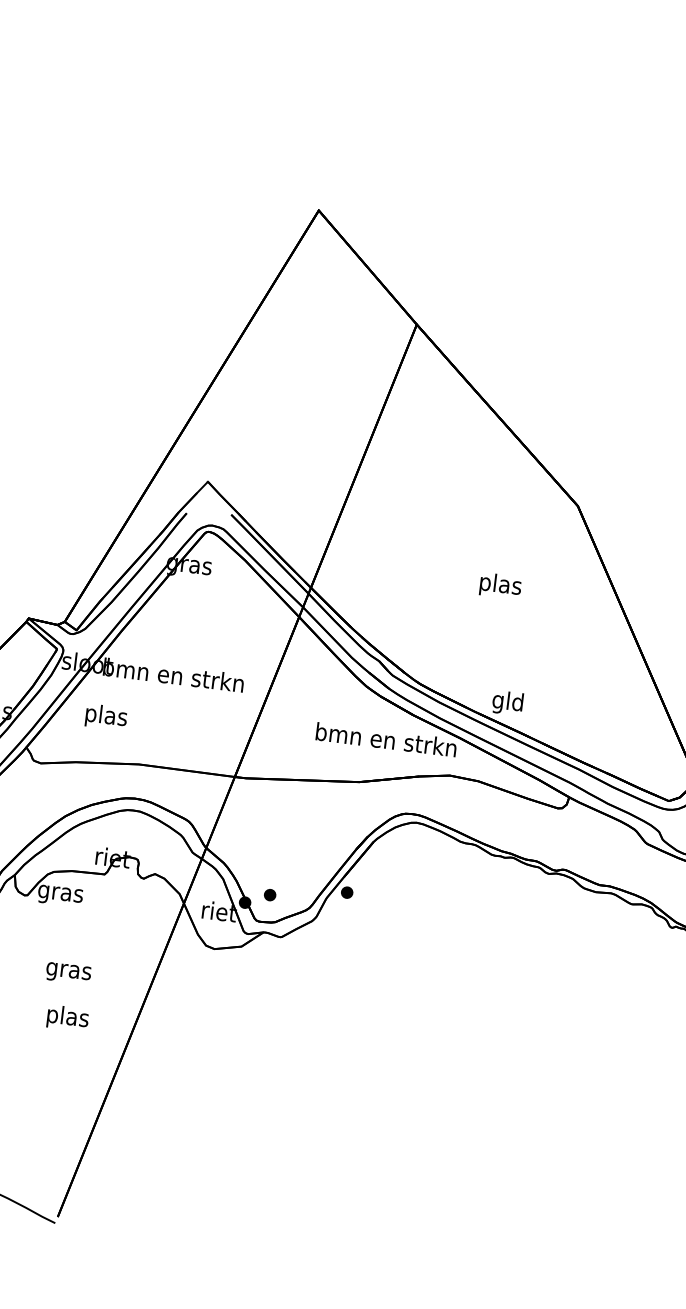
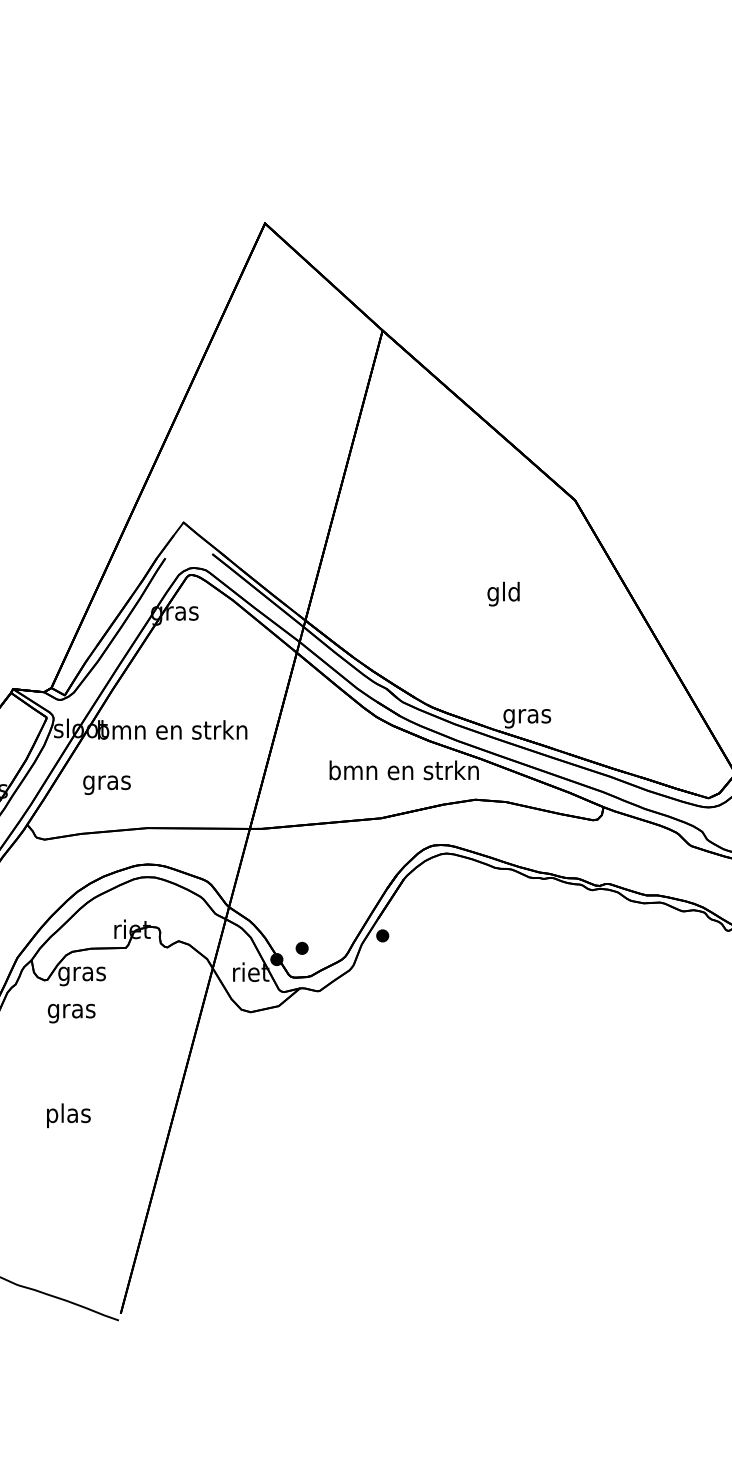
text: (500, 585) -> (504, 593), plas -> gld
text: (508, 702) -> (527, 715), gld -> gras
text: (105, 716) -> (106, 782), plas -> gras
text: (68, 973) -> (71, 1013), moved
text: (67, 1018) -> (68, 1115), moved

